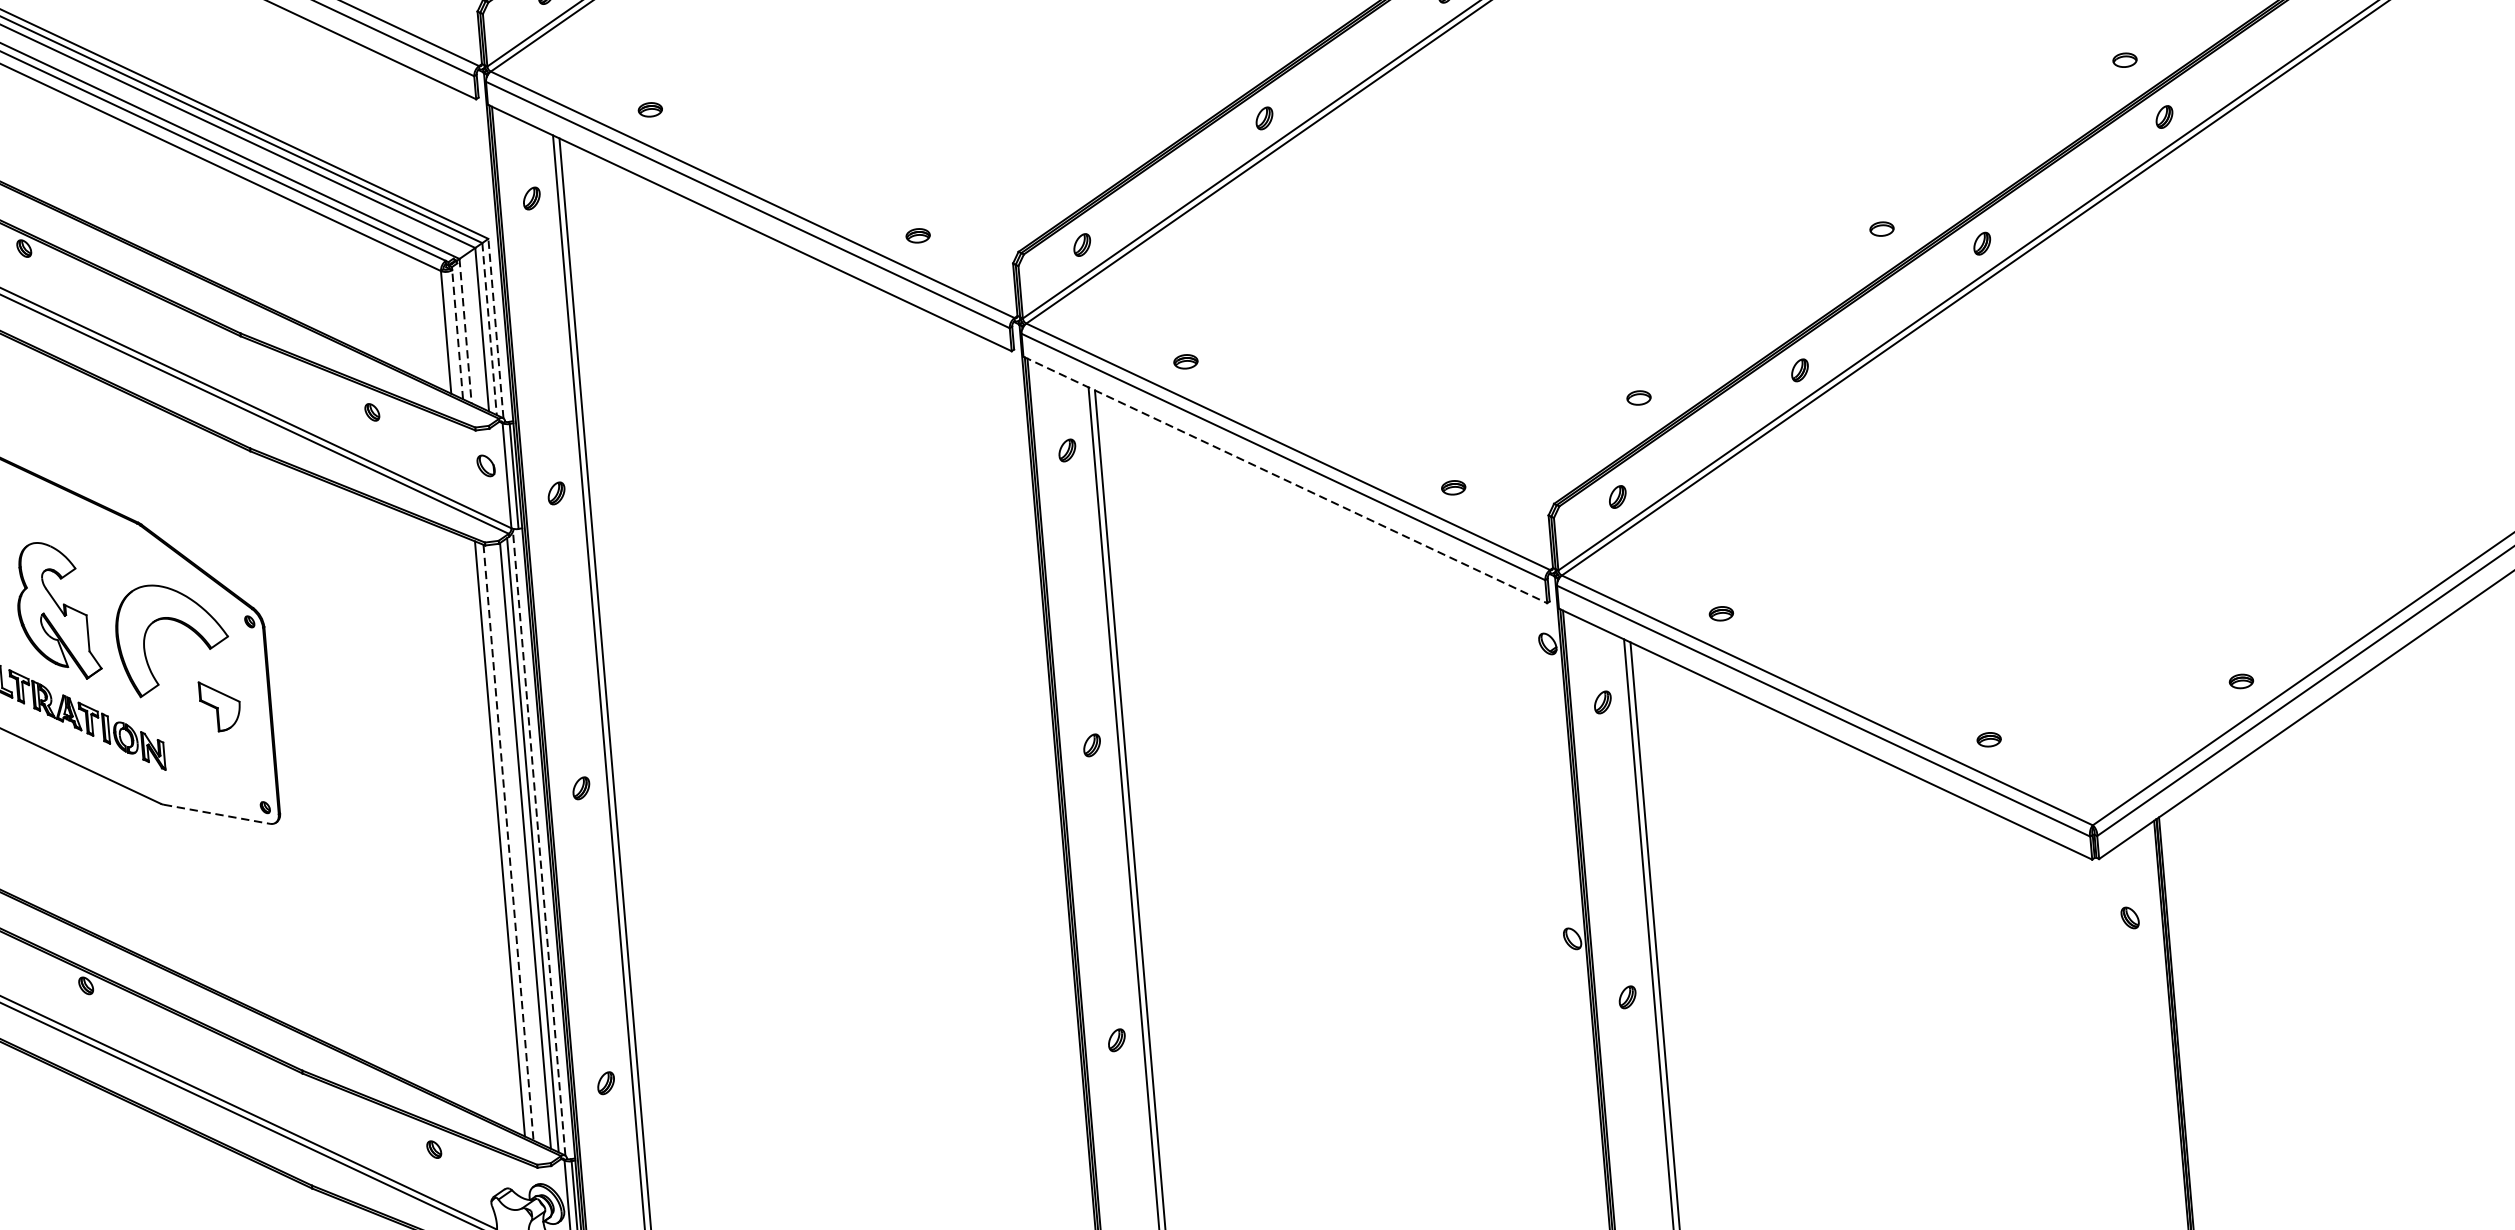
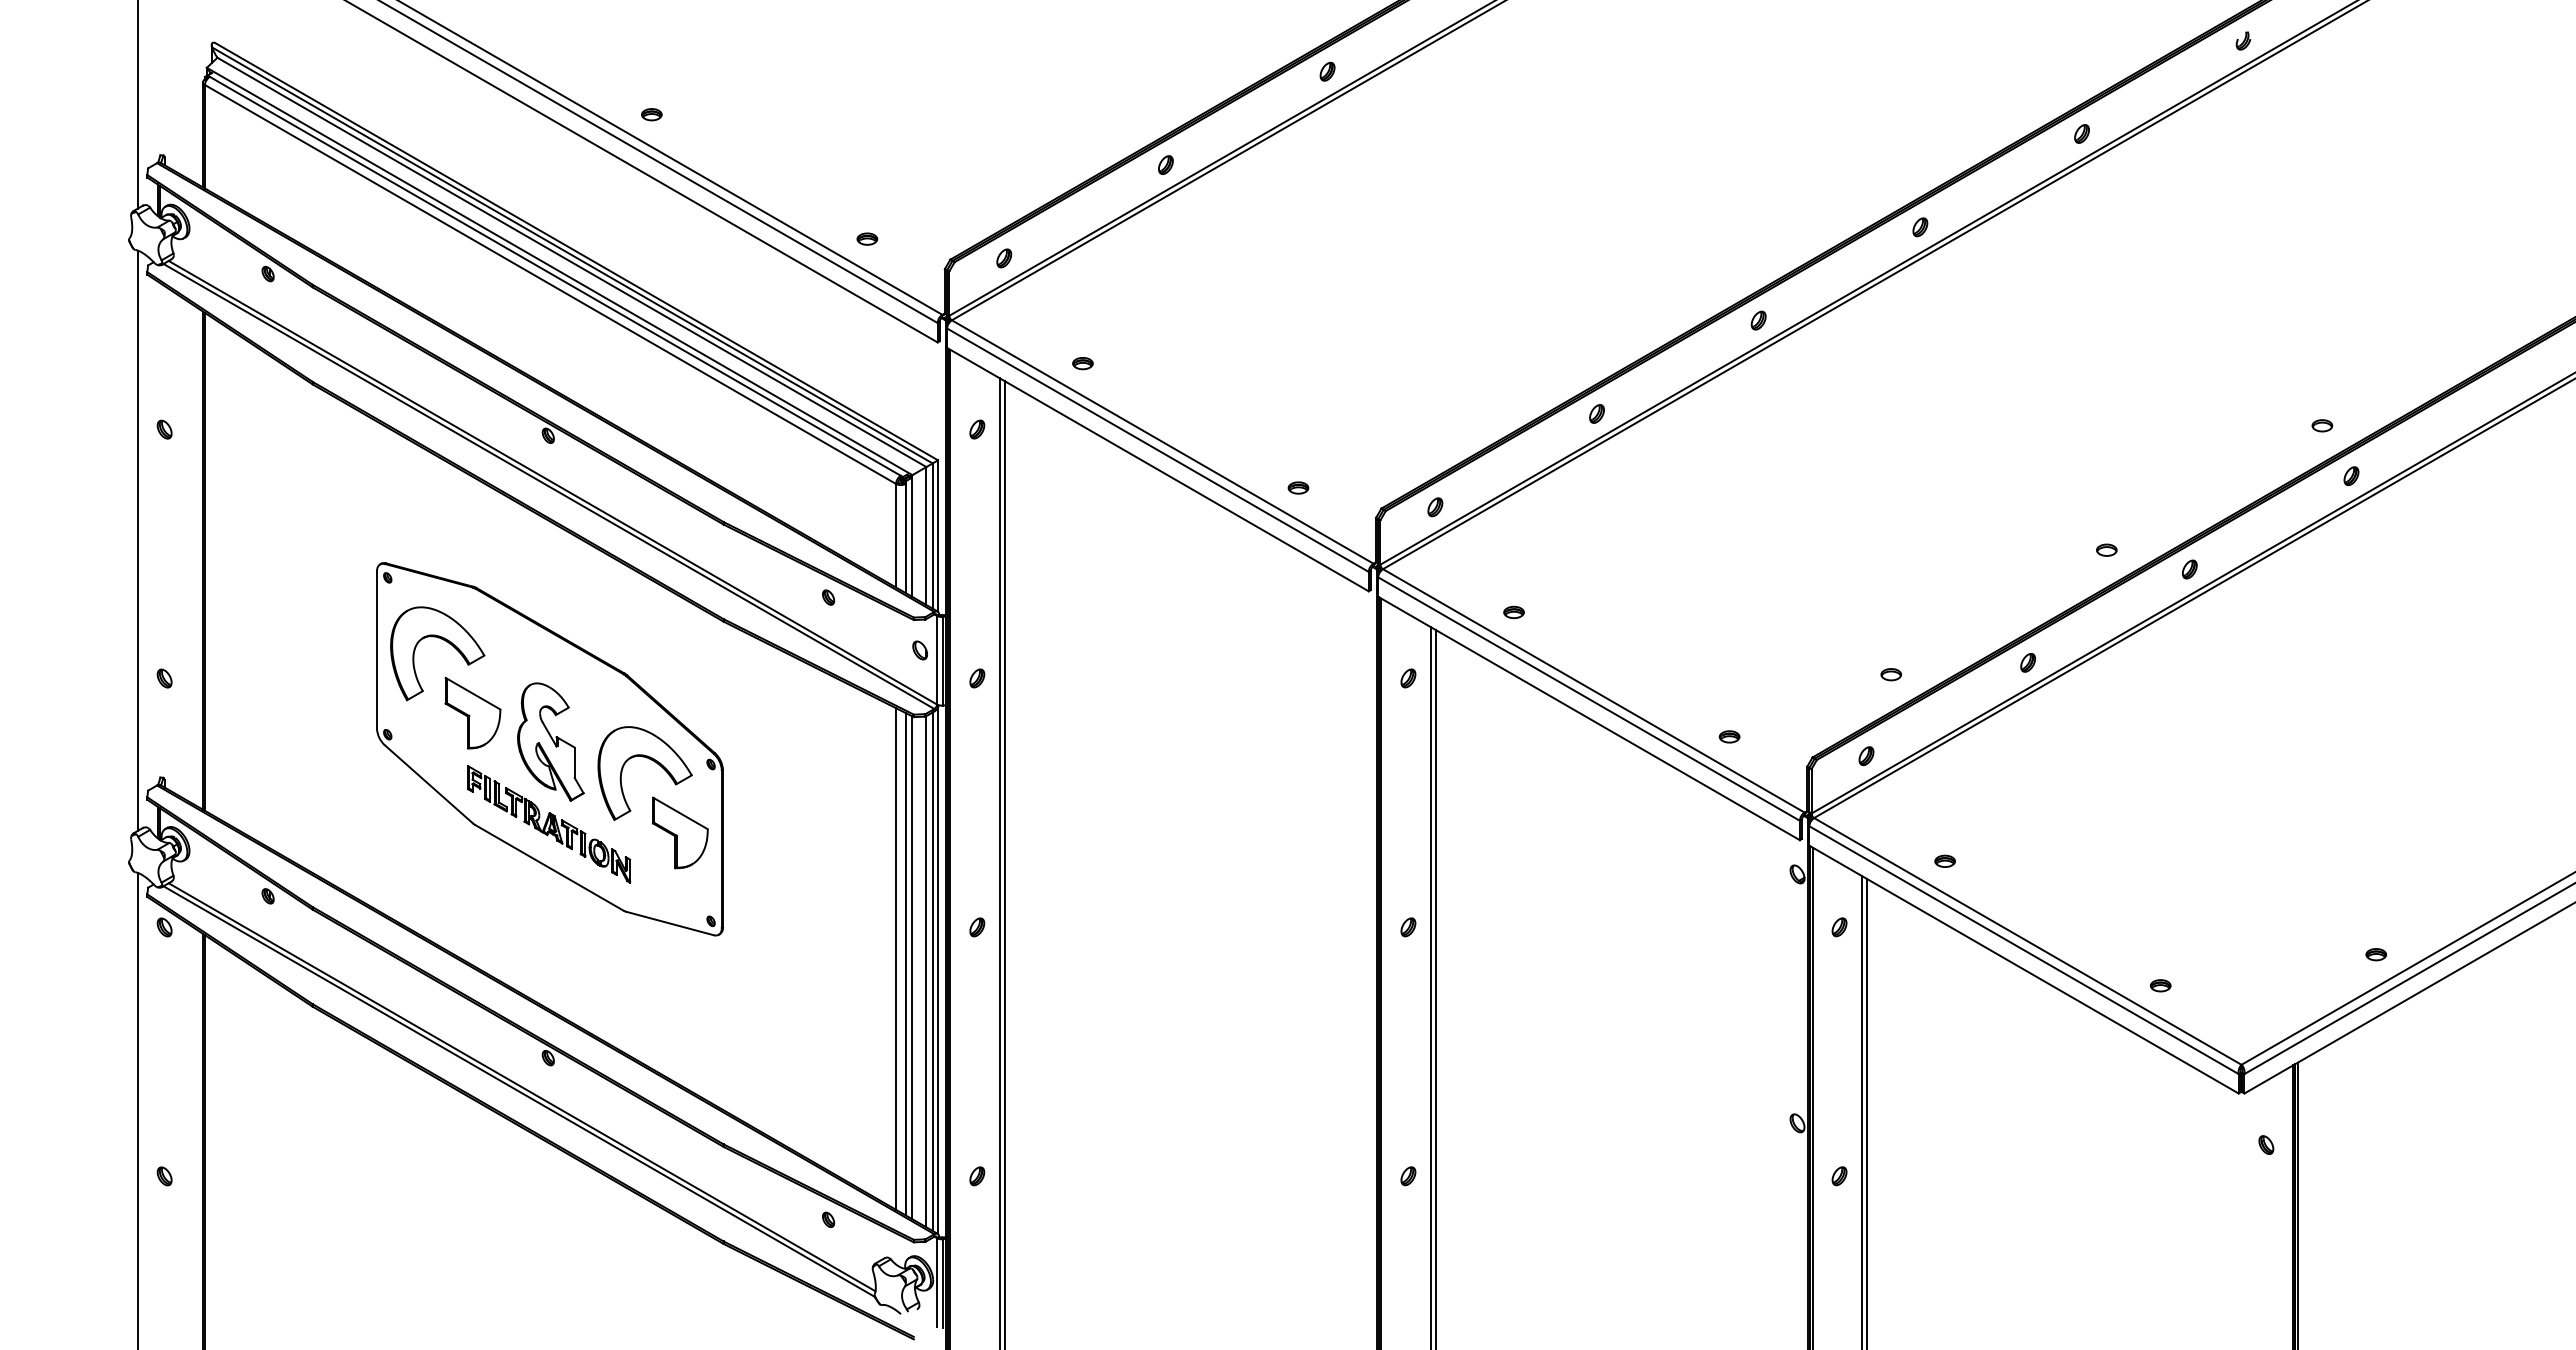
line: (489, 329) -> (932, 536), dashed -> solid
line: (496, 329) -> (938, 536), dashed -> solid
line: (465, 331) -> (912, 536), dashed -> solid
line: (457, 333) -> (905, 537), dashed -> solid
line: (1285, 479) -> (1589, 718), dashed -> solid
part: (220, 705) -> (680, 832), size x1.67
line: (217, 814) -> (670, 923), dashed -> solid
line: (488, 833) -> (896, 958), added
line: (508, 843) -> (912, 968), dashed -> solid
line: (539, 843) -> (938, 970), dashed -> solid

